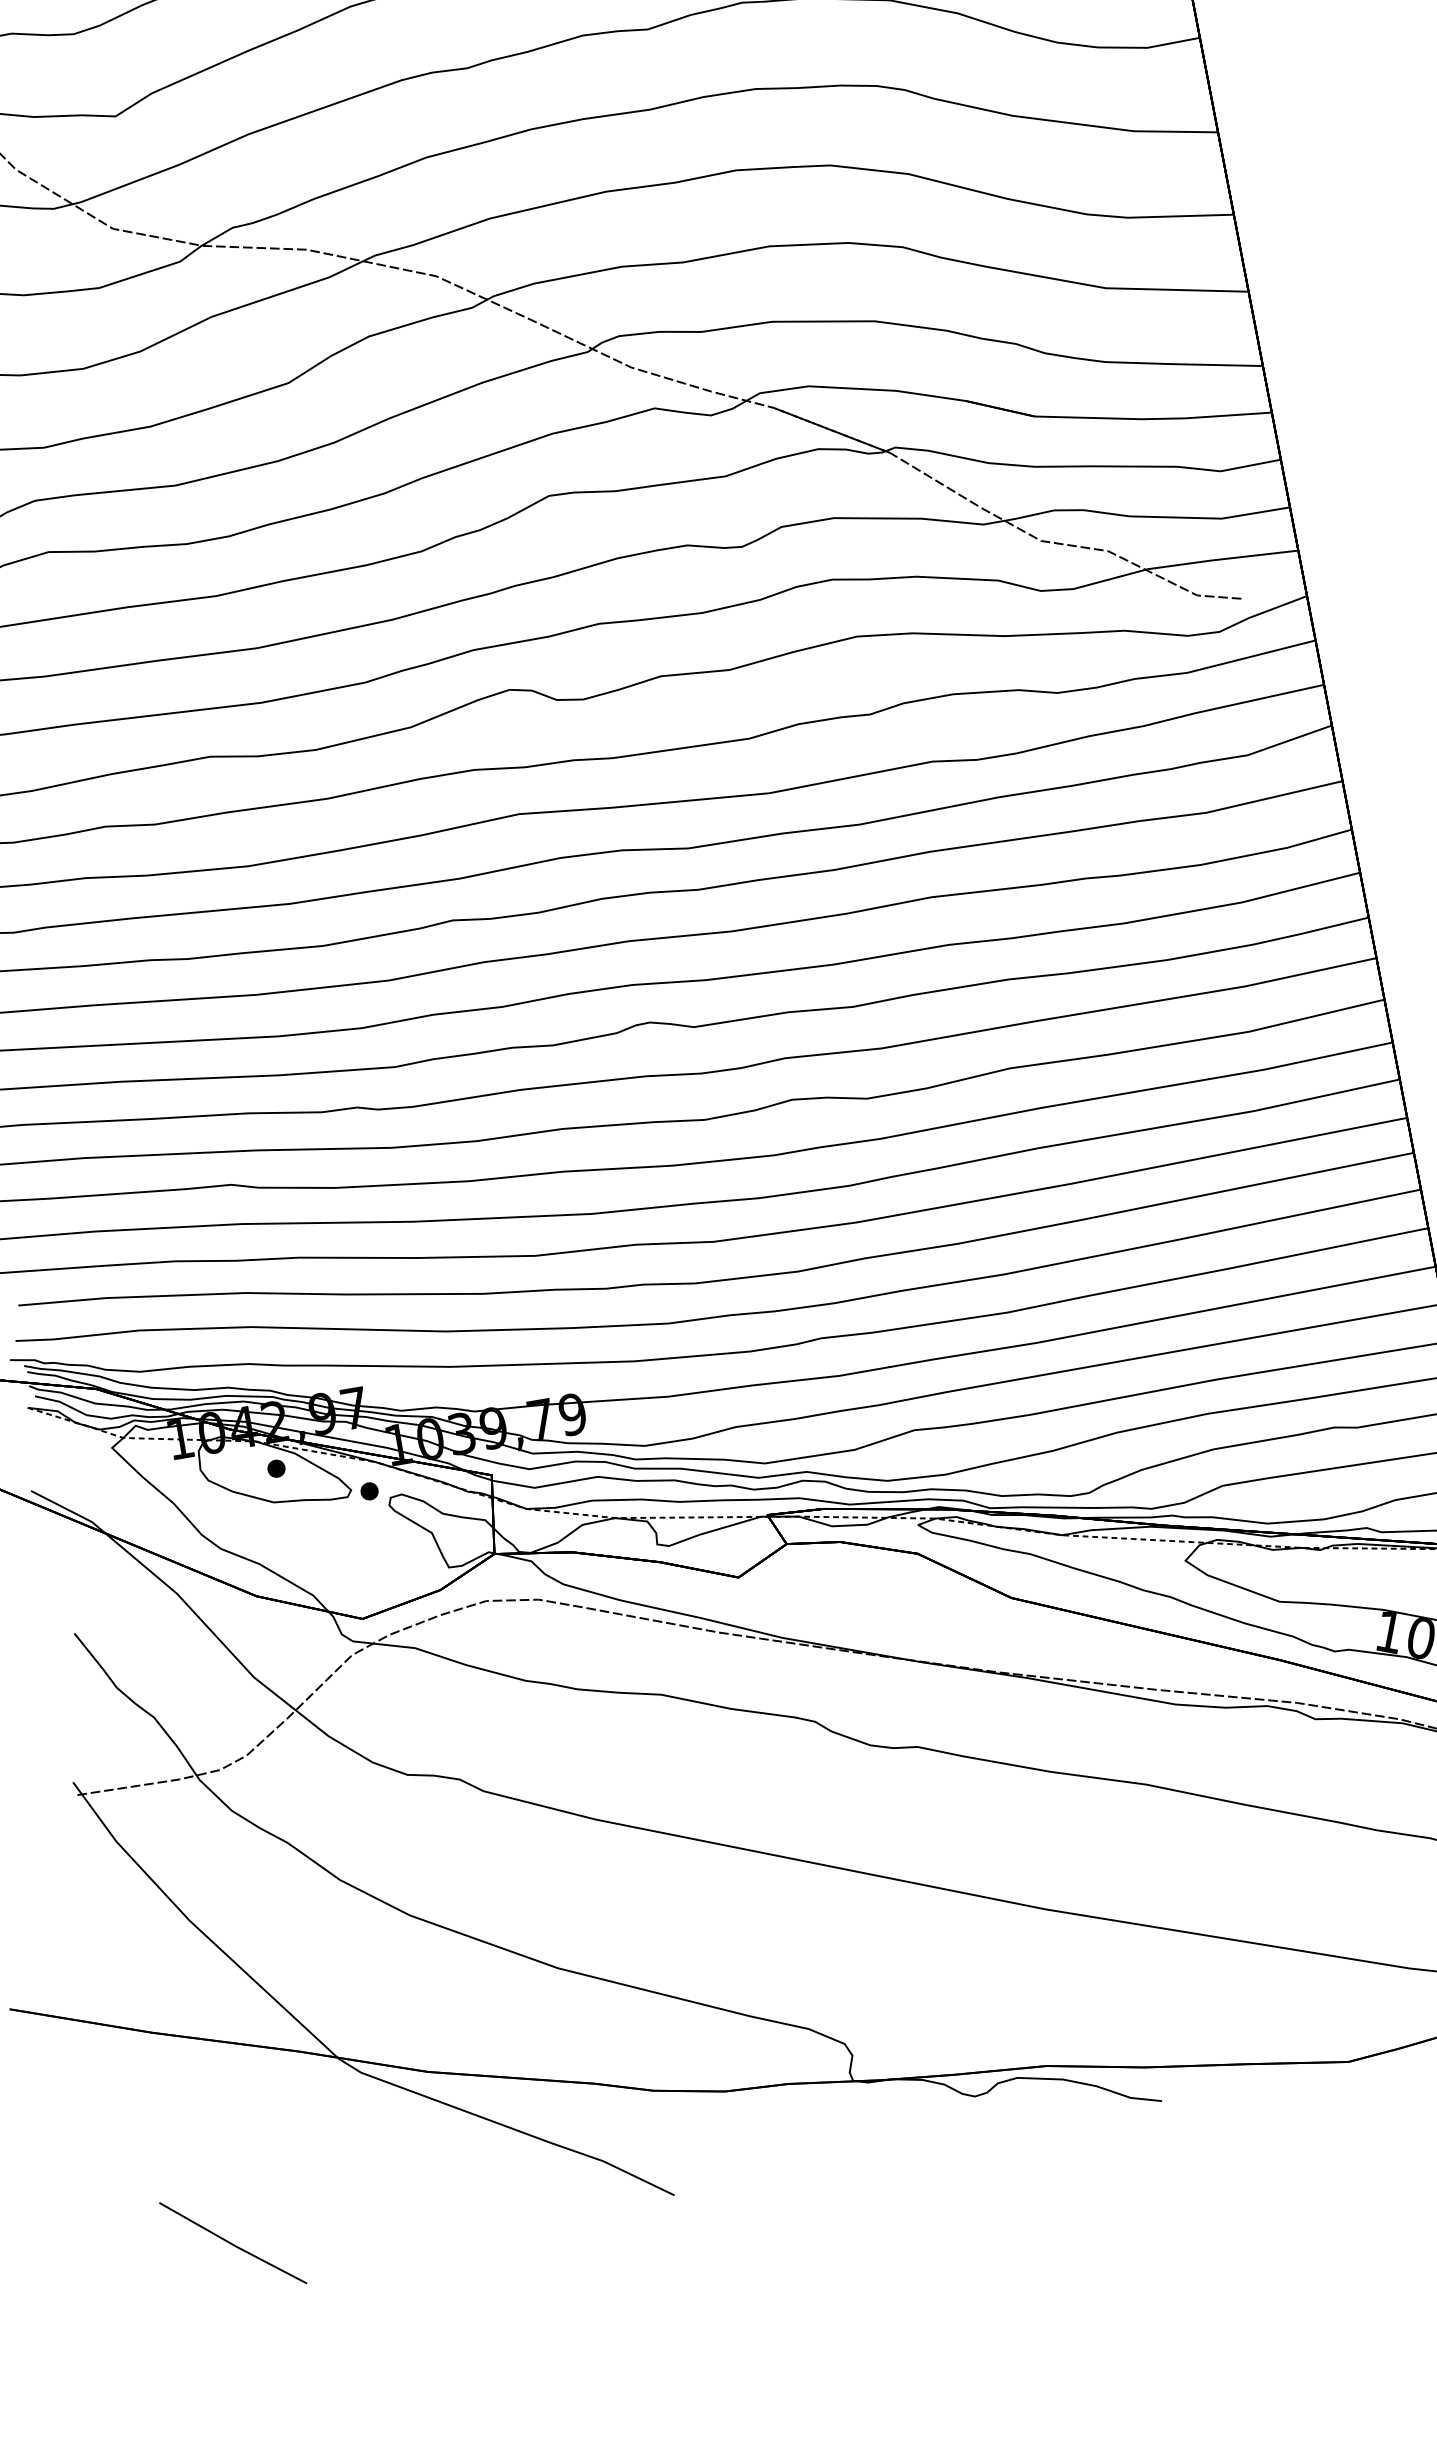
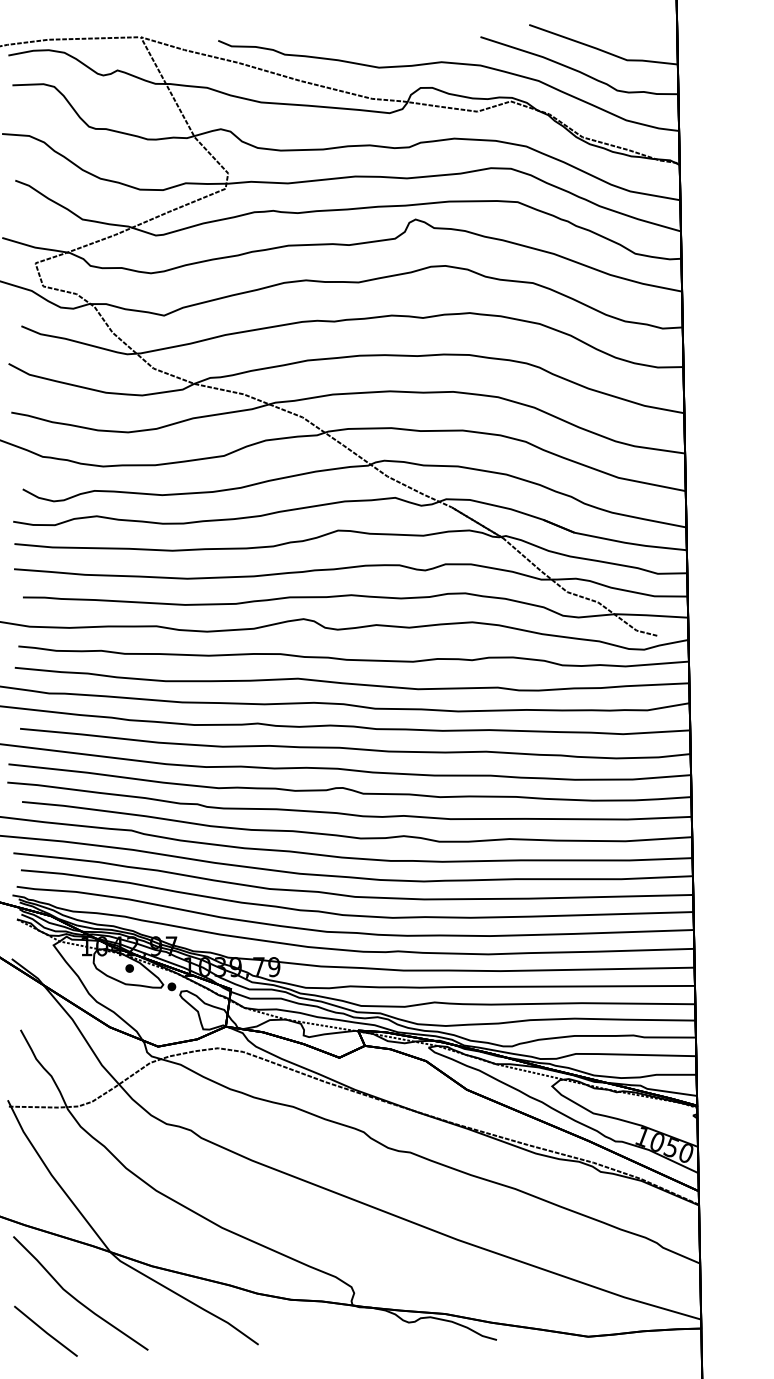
curve: (281, 2163) -> (75, 1297), added

